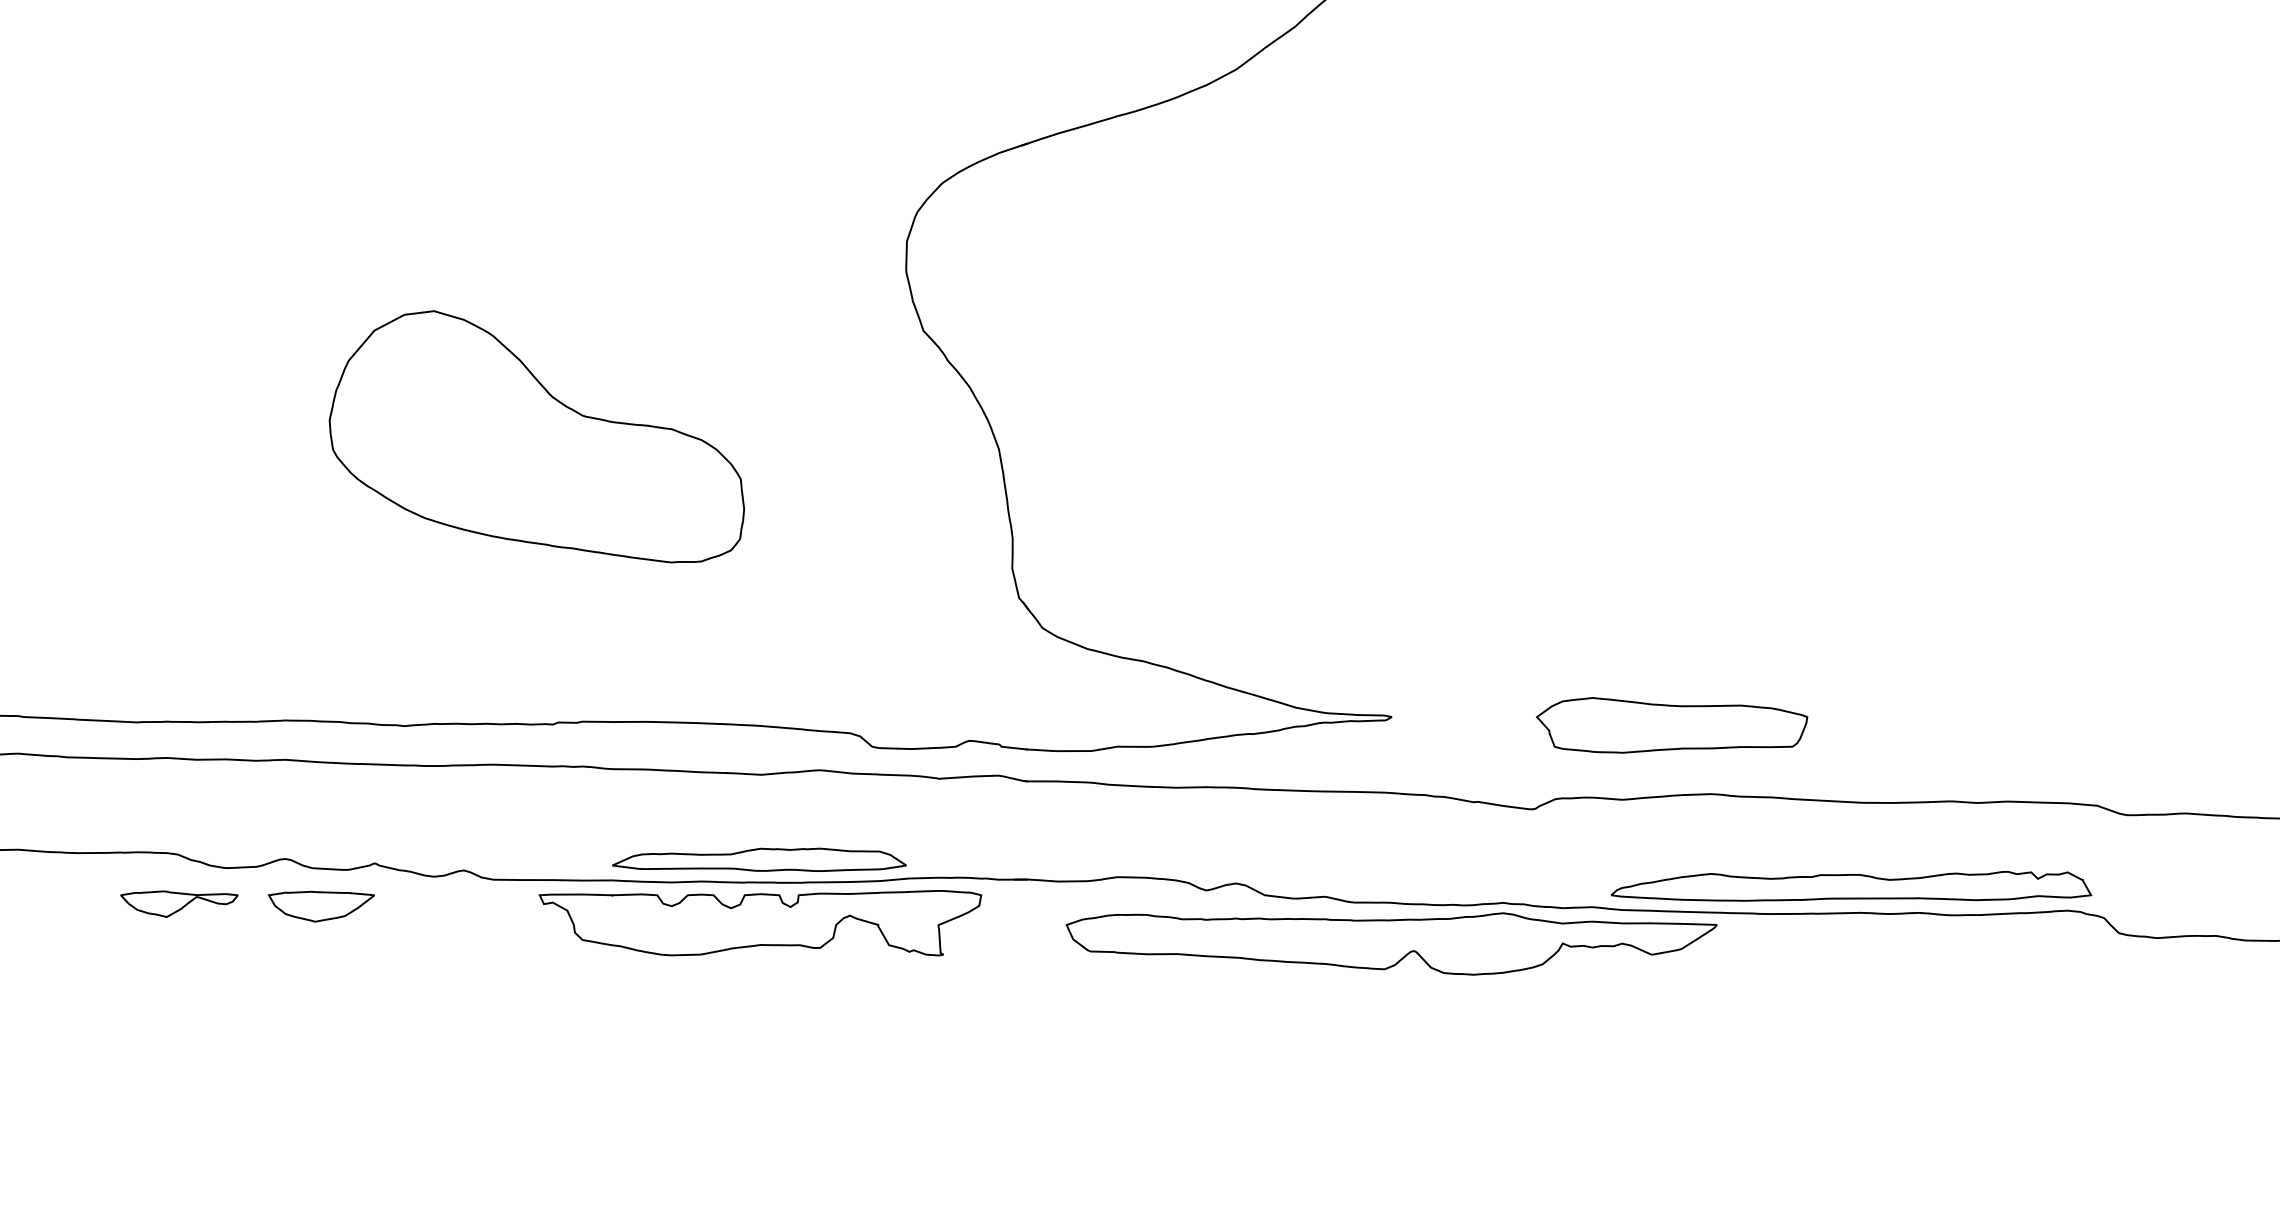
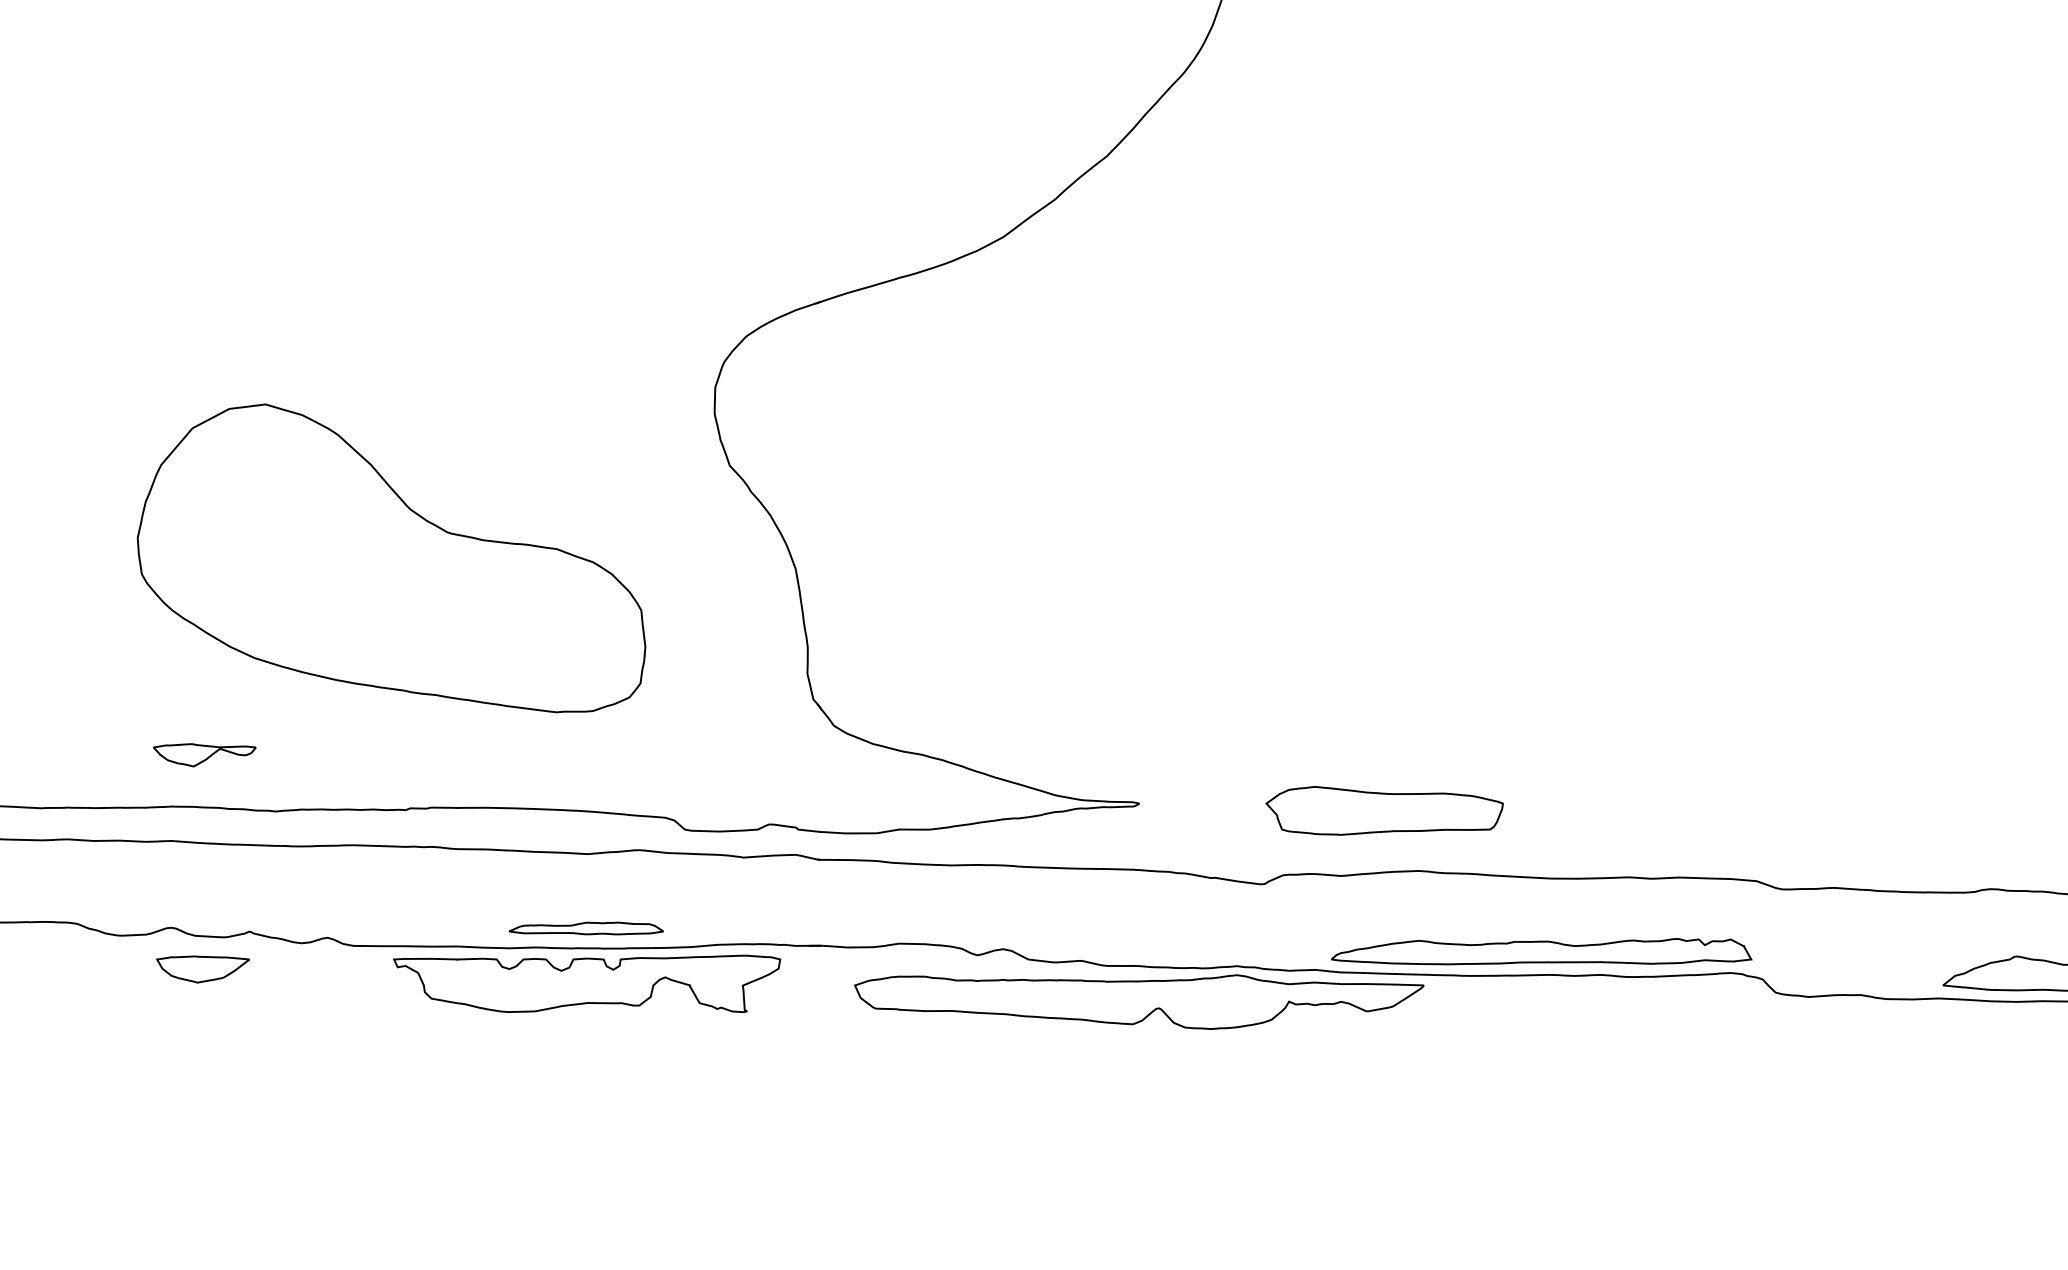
part: (536, 436) -> (391, 558), size x1.4
part: (759, 859) -> (586, 928), size x0.6
part: (179, 904) -> (204, 755), moved

